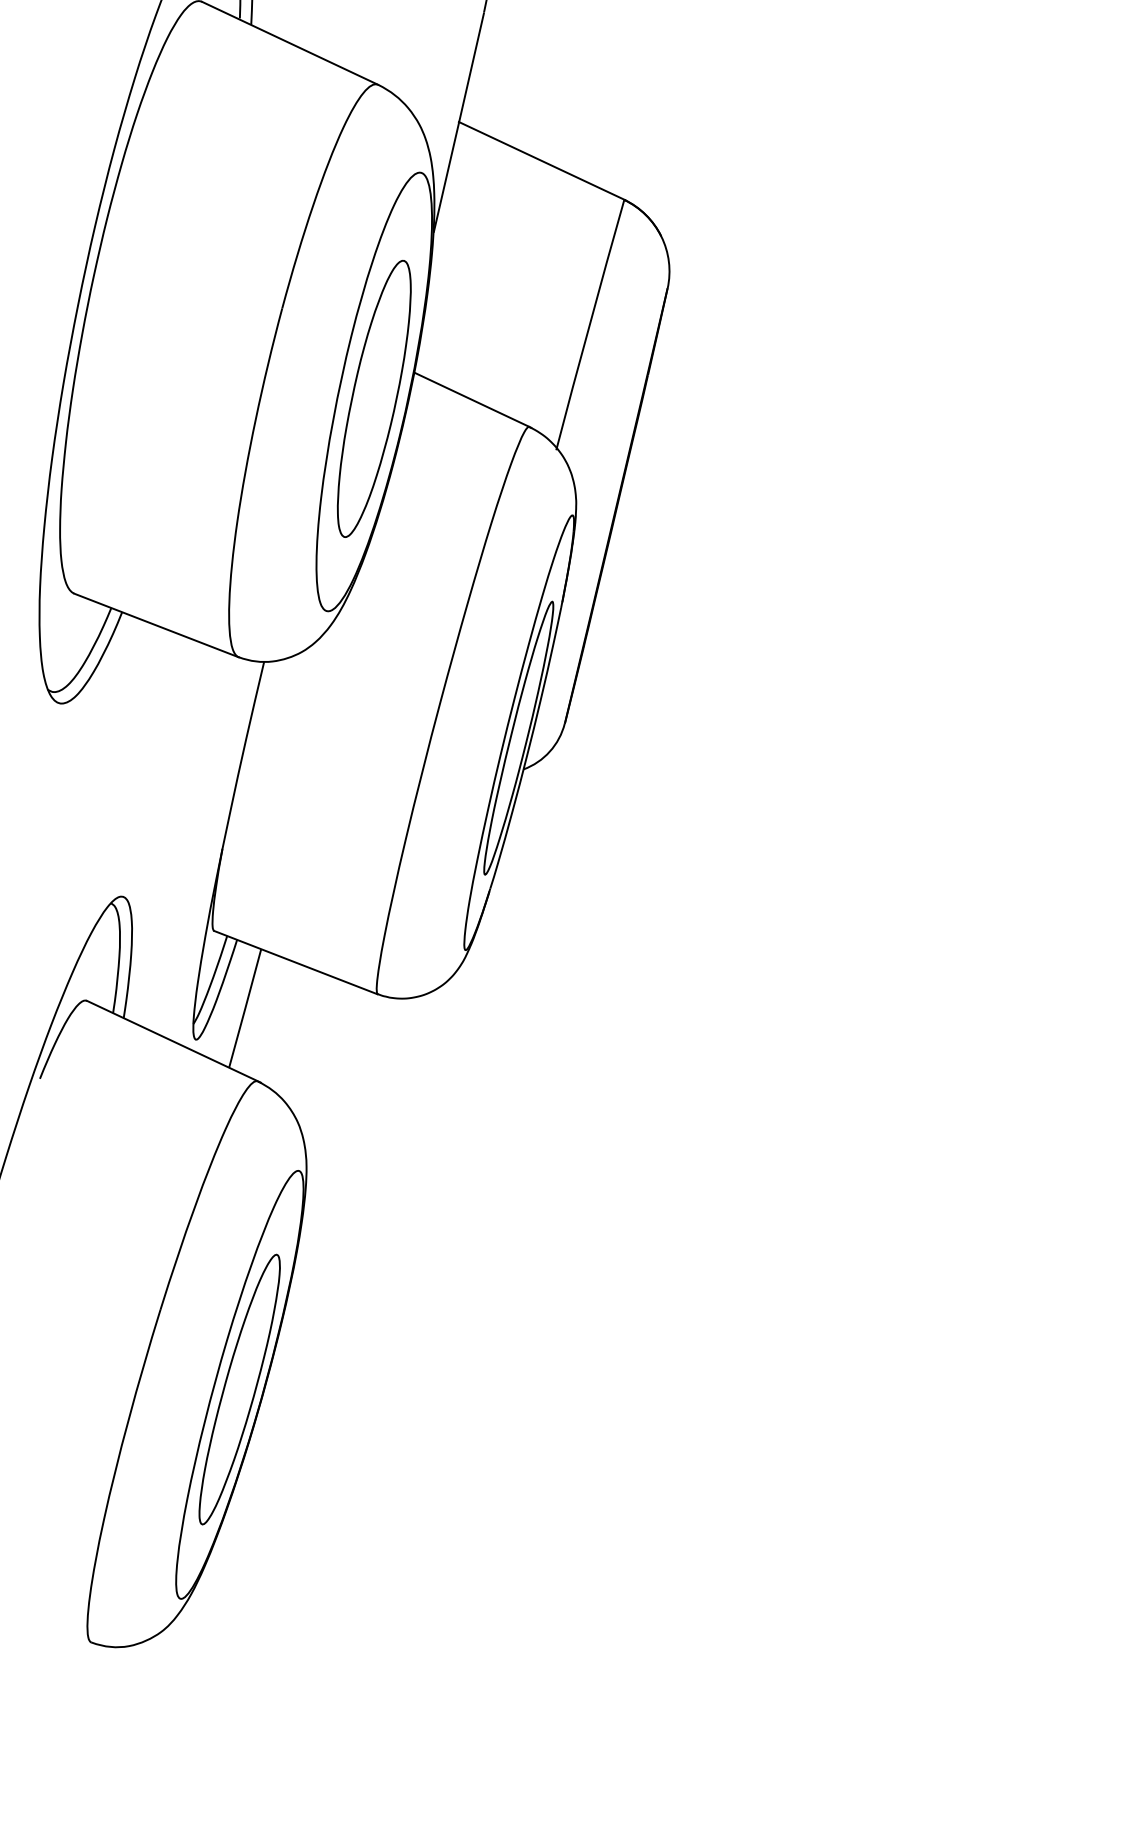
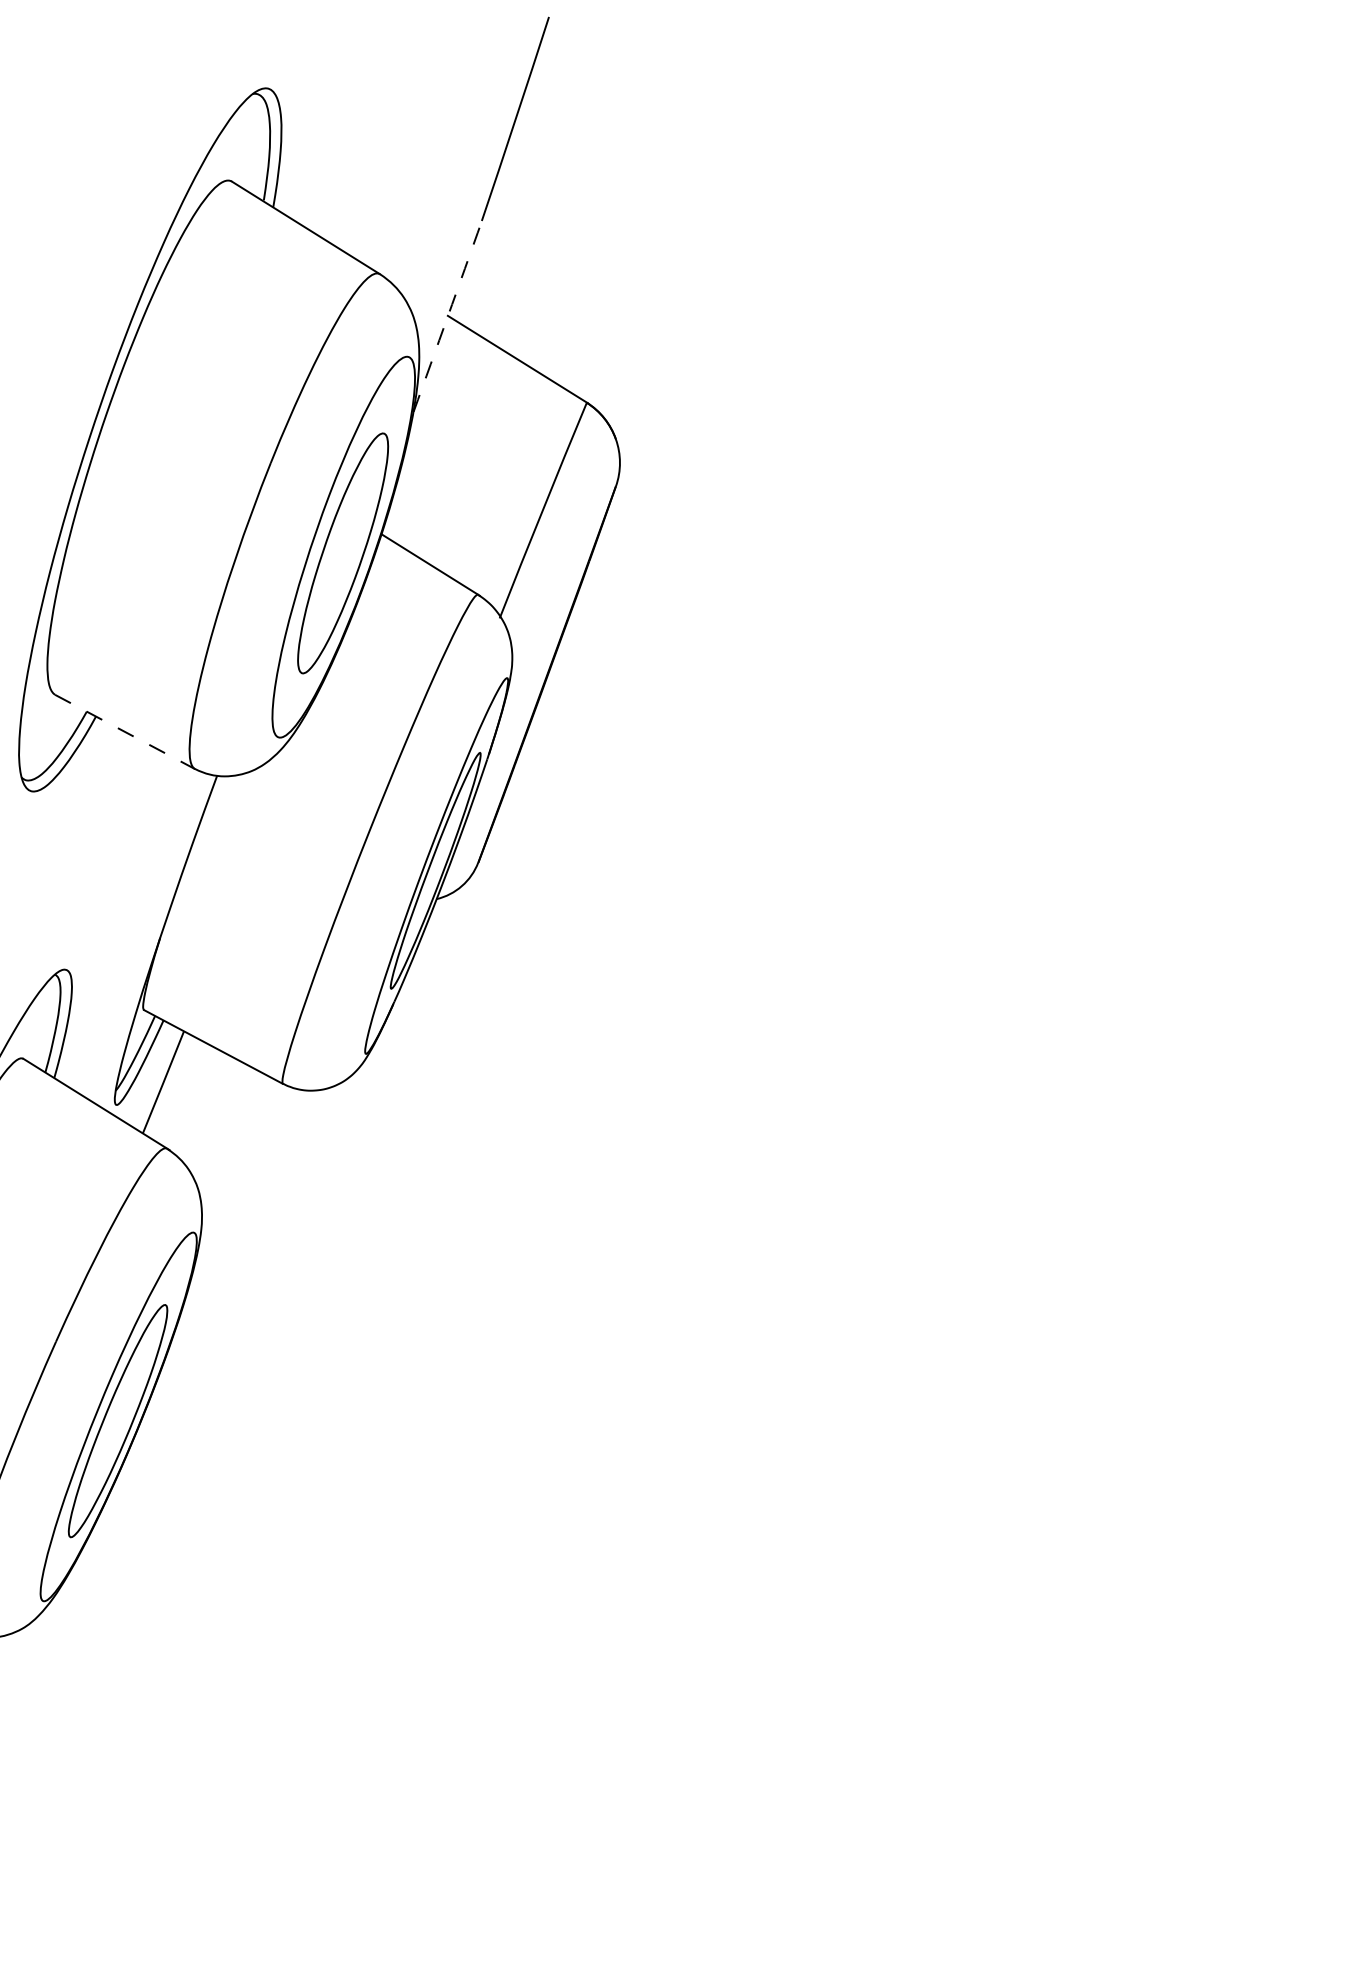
arc: (458, 122) -> (447, 316), solid -> dashed
line: (156, 625) -> (125, 732), solid -> dashed

